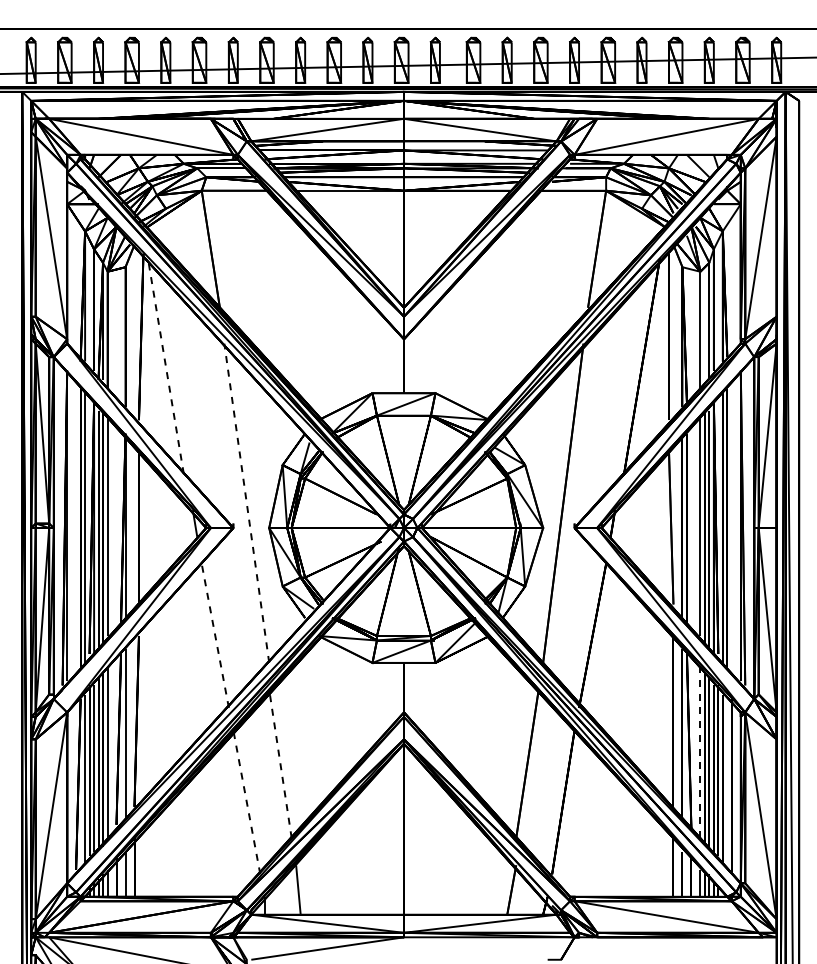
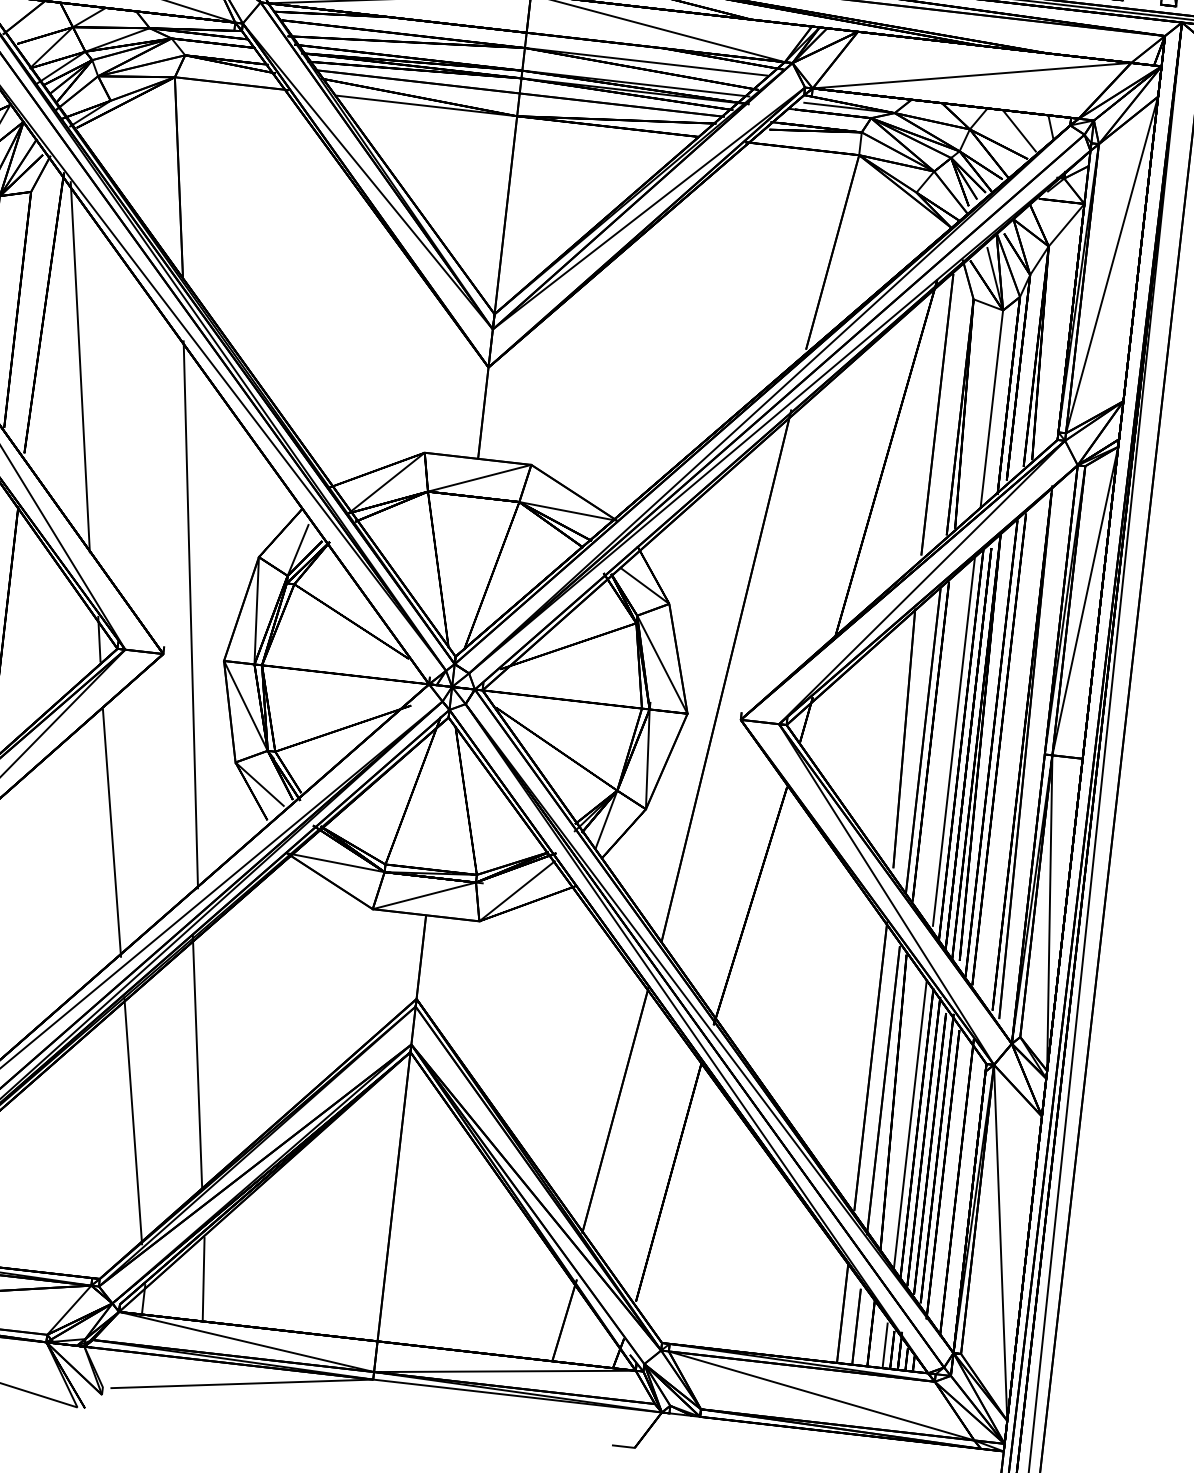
line: (165, 365) -> (79, 365), dashed -> solid
line: (246, 502) -> (190, 613), dashed -> solid
line: (215, 635) -> (112, 832), dashed -> solid
line: (700, 752) -> (910, 1124), dashed -> solid
line: (280, 763) -> (197, 1061), dashed -> solid
line: (246, 801) -> (132, 1119), dashed -> solid

